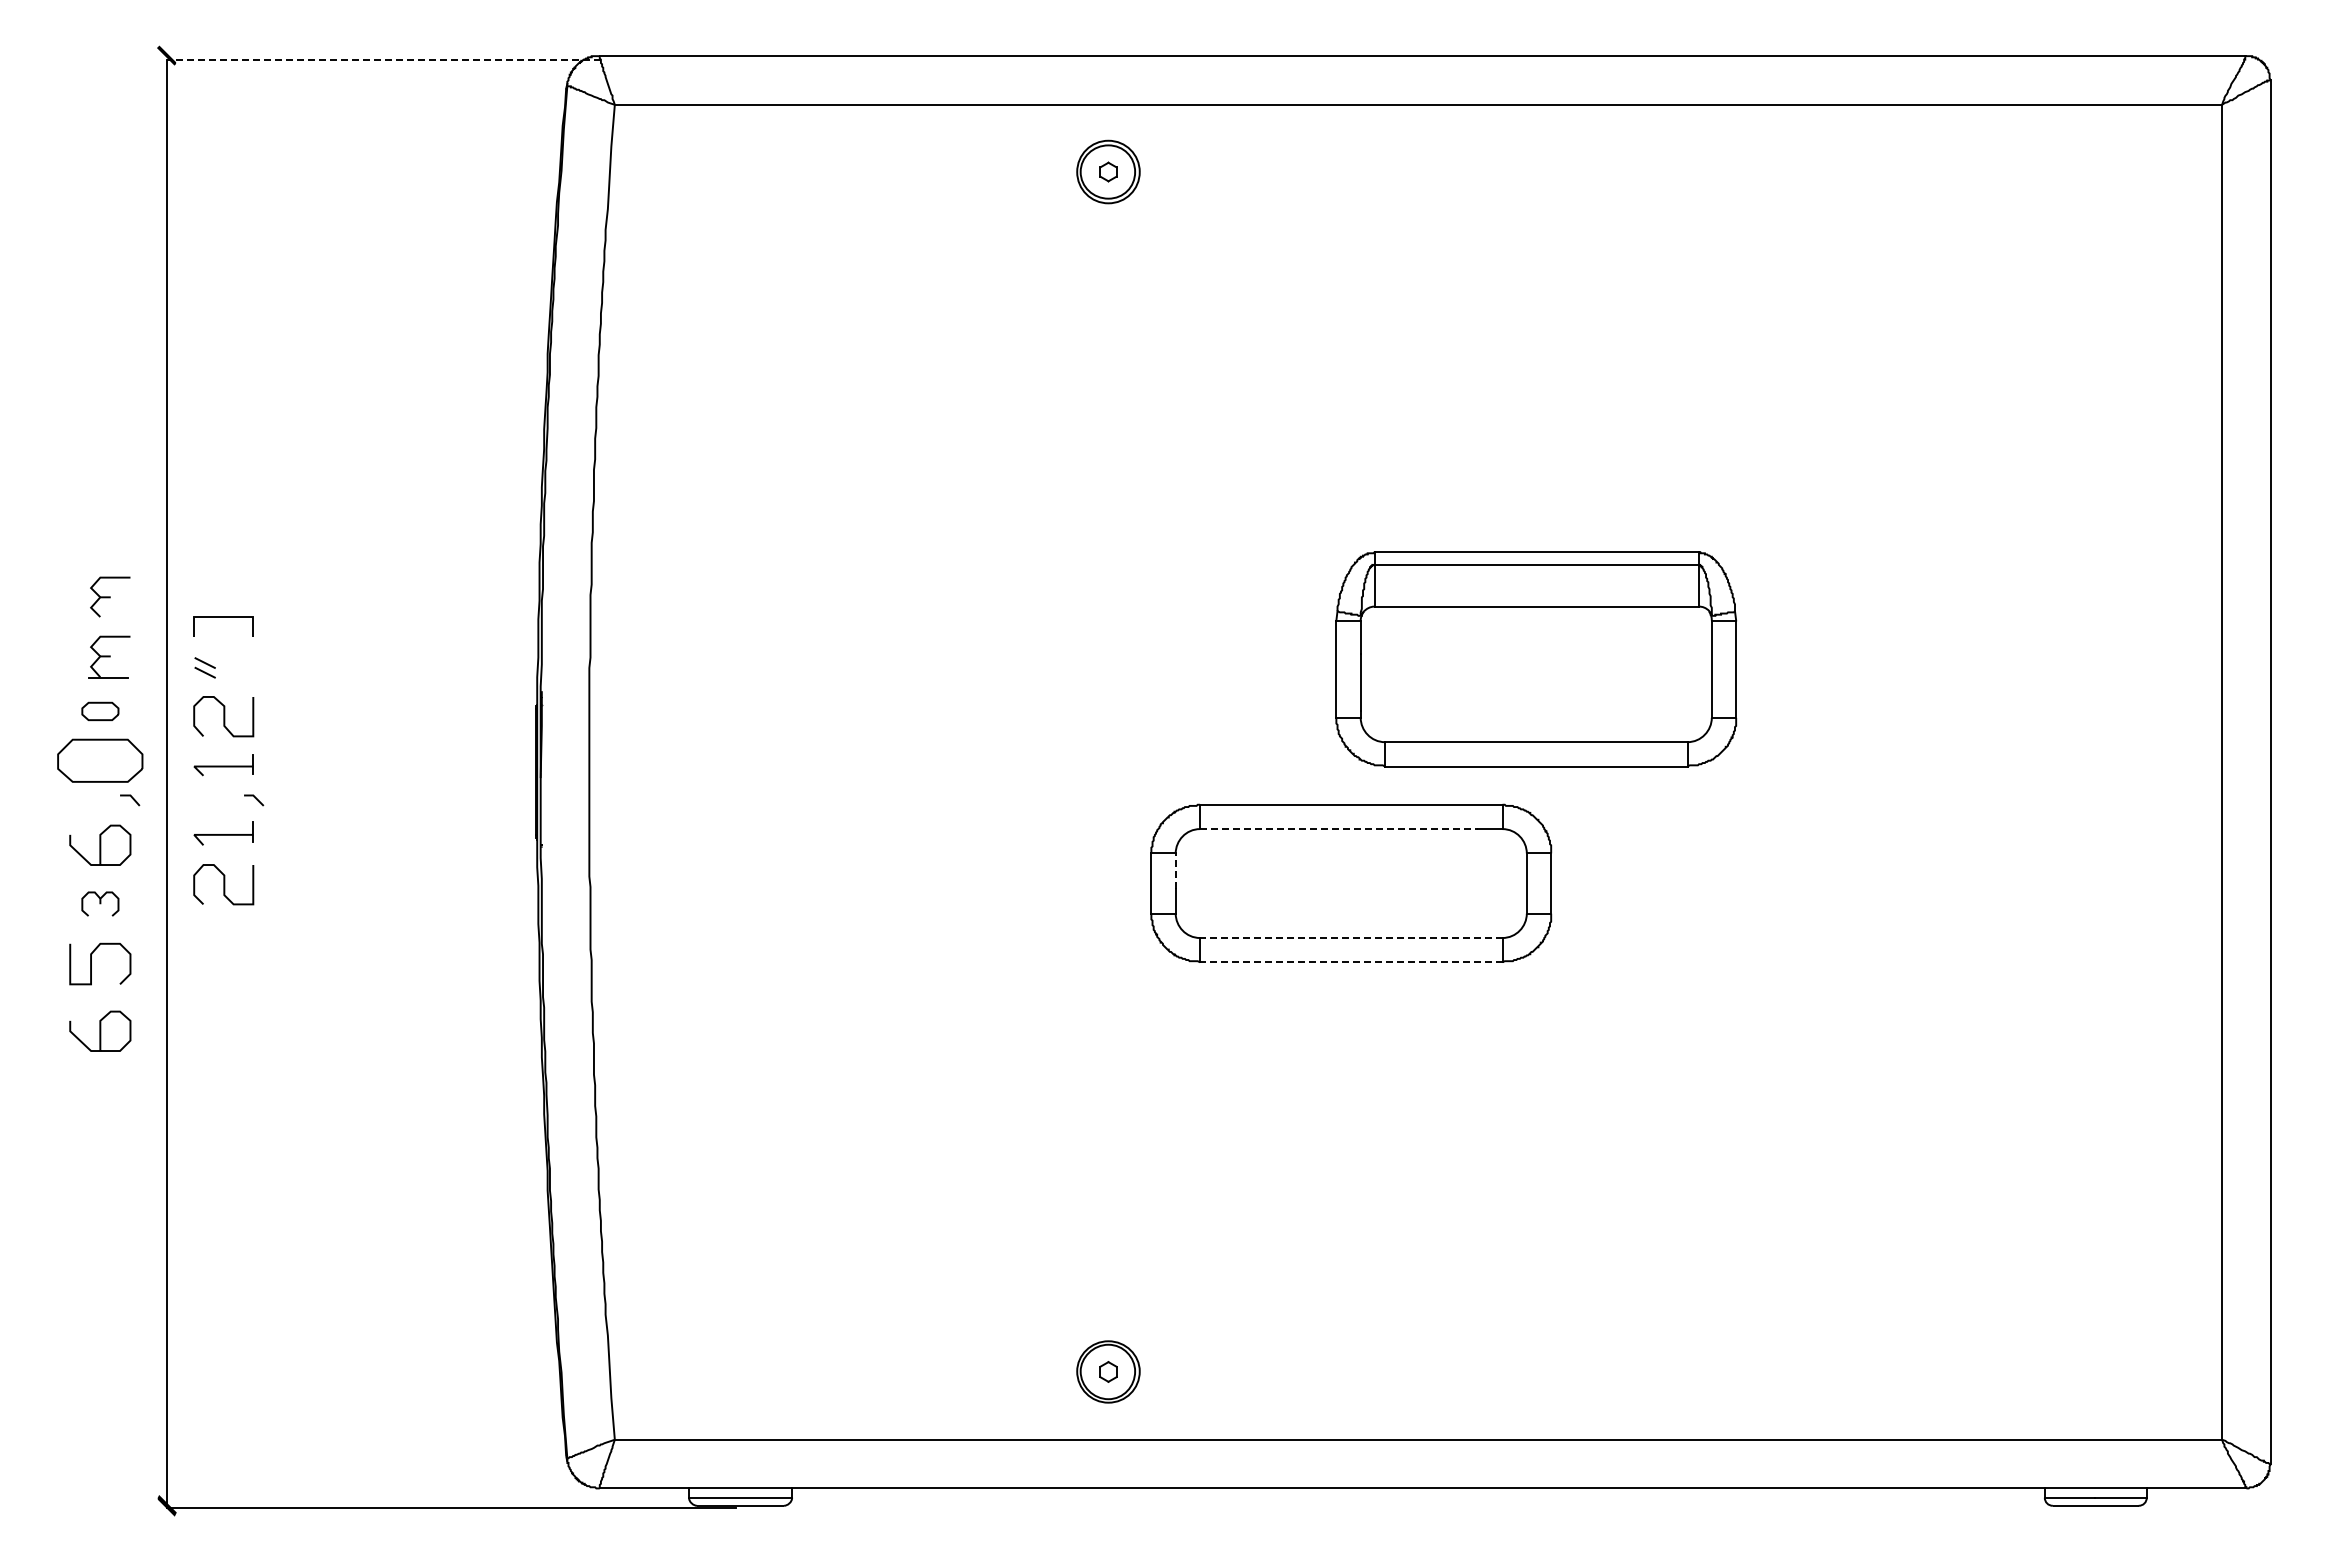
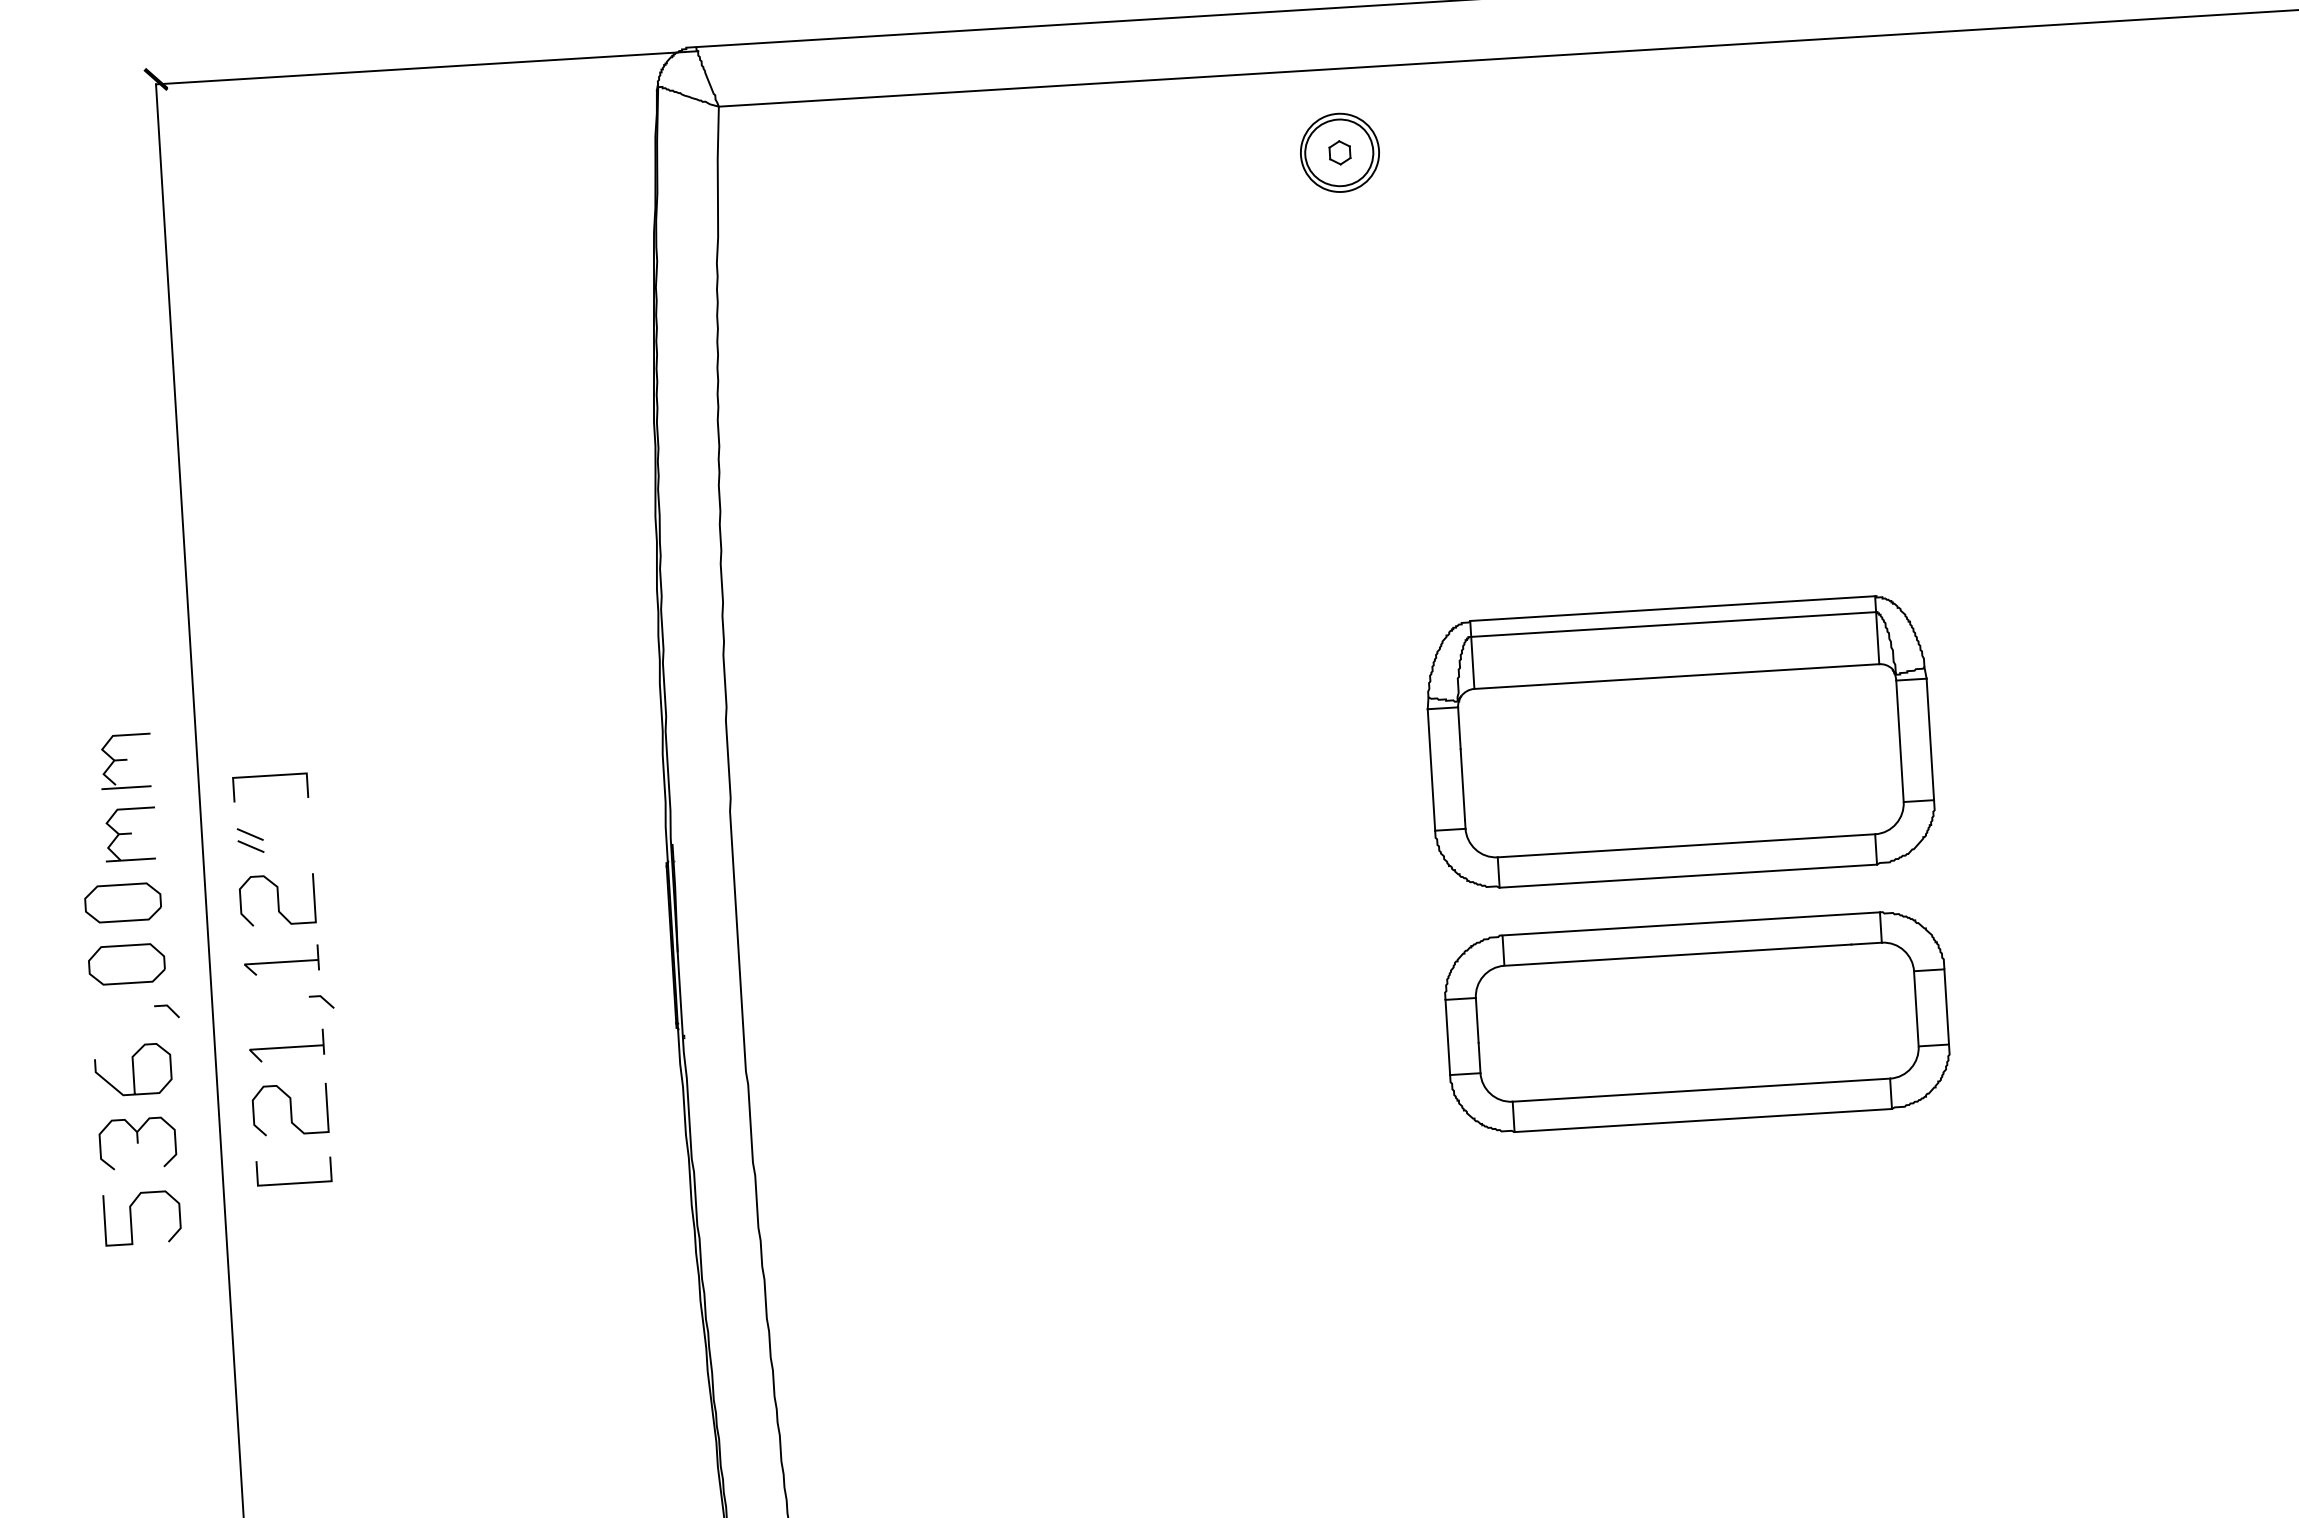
line: (383, 59) -> (426, 67), dashed -> solid
line: (108, 619) -> (126, 787), added
part: (1536, 659) -> (1680, 742), moved
part: (100, 711) -> (123, 902), size x1.67
part: (100, 760) -> (127, 964), size x0.71
line: (1339, 829) -> (1678, 955), dashed -> solid
line: (1175, 871) -> (1477, 1020), dashed -> solid
part: (100, 903) -> (137, 1142), size x1.67
line: (1350, 938) -> (1700, 1090), dashed -> solid
line: (223, 943) -> (294, 1183), added
line: (1350, 962) -> (1702, 1120), dashed -> solid
curve: (100, 1030) -> (147, 1301), removed

